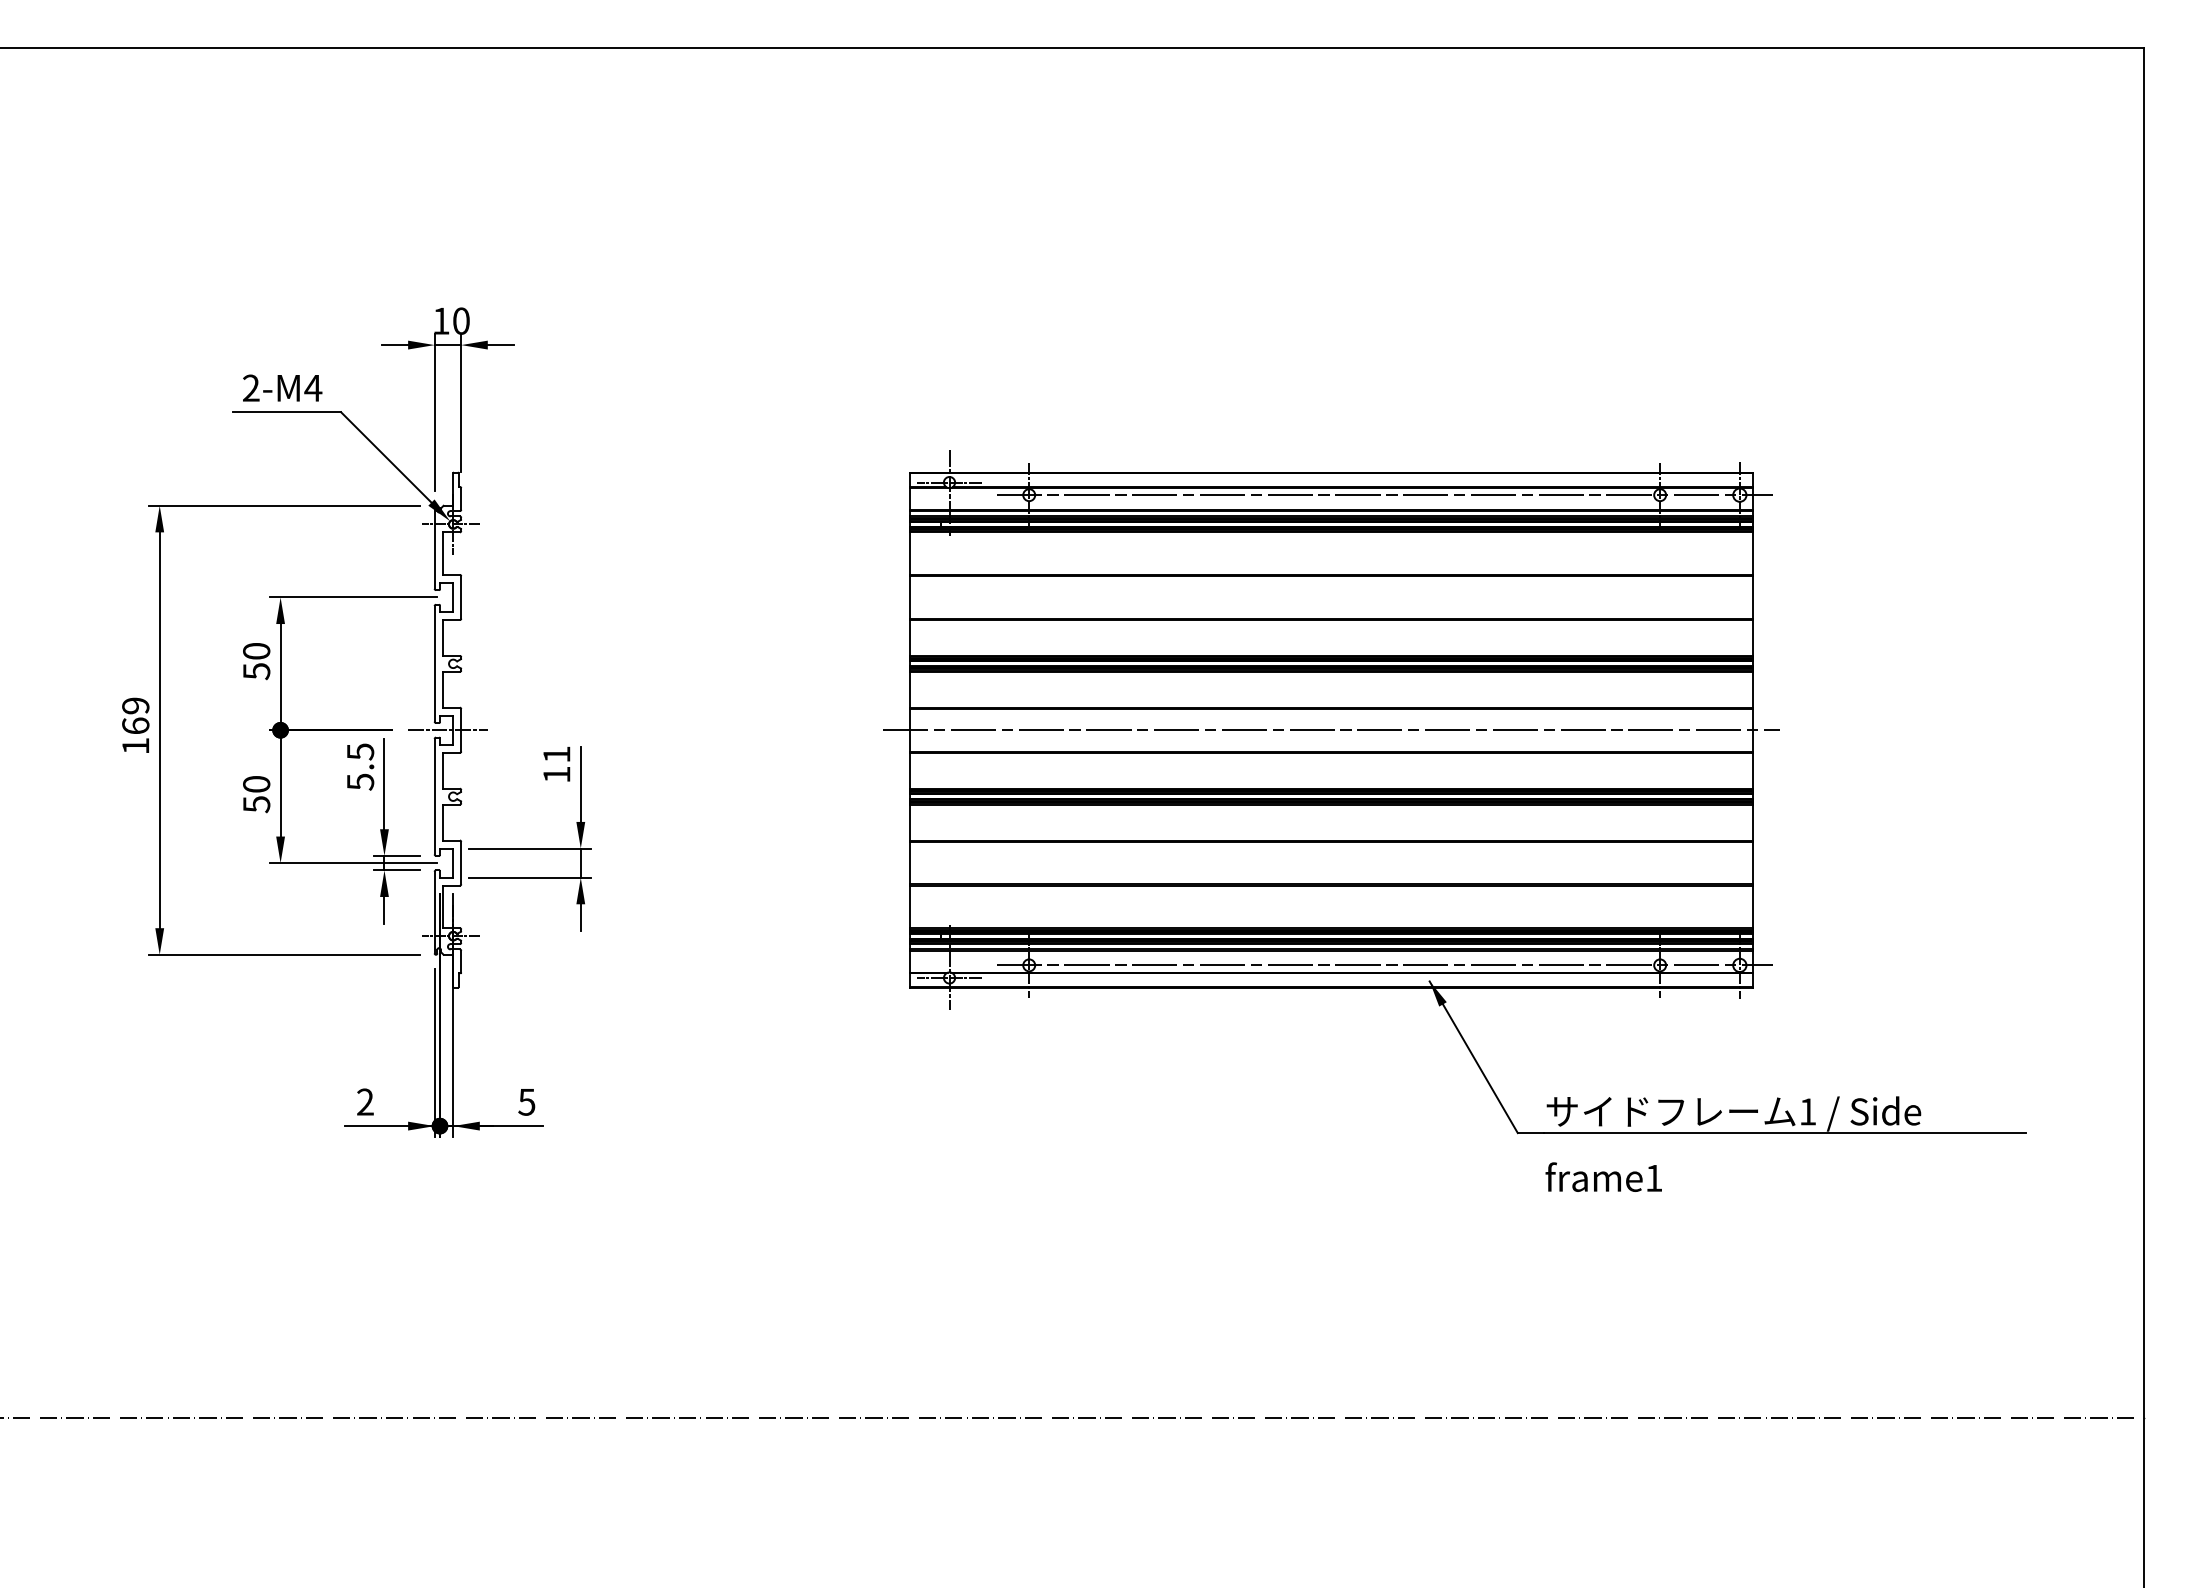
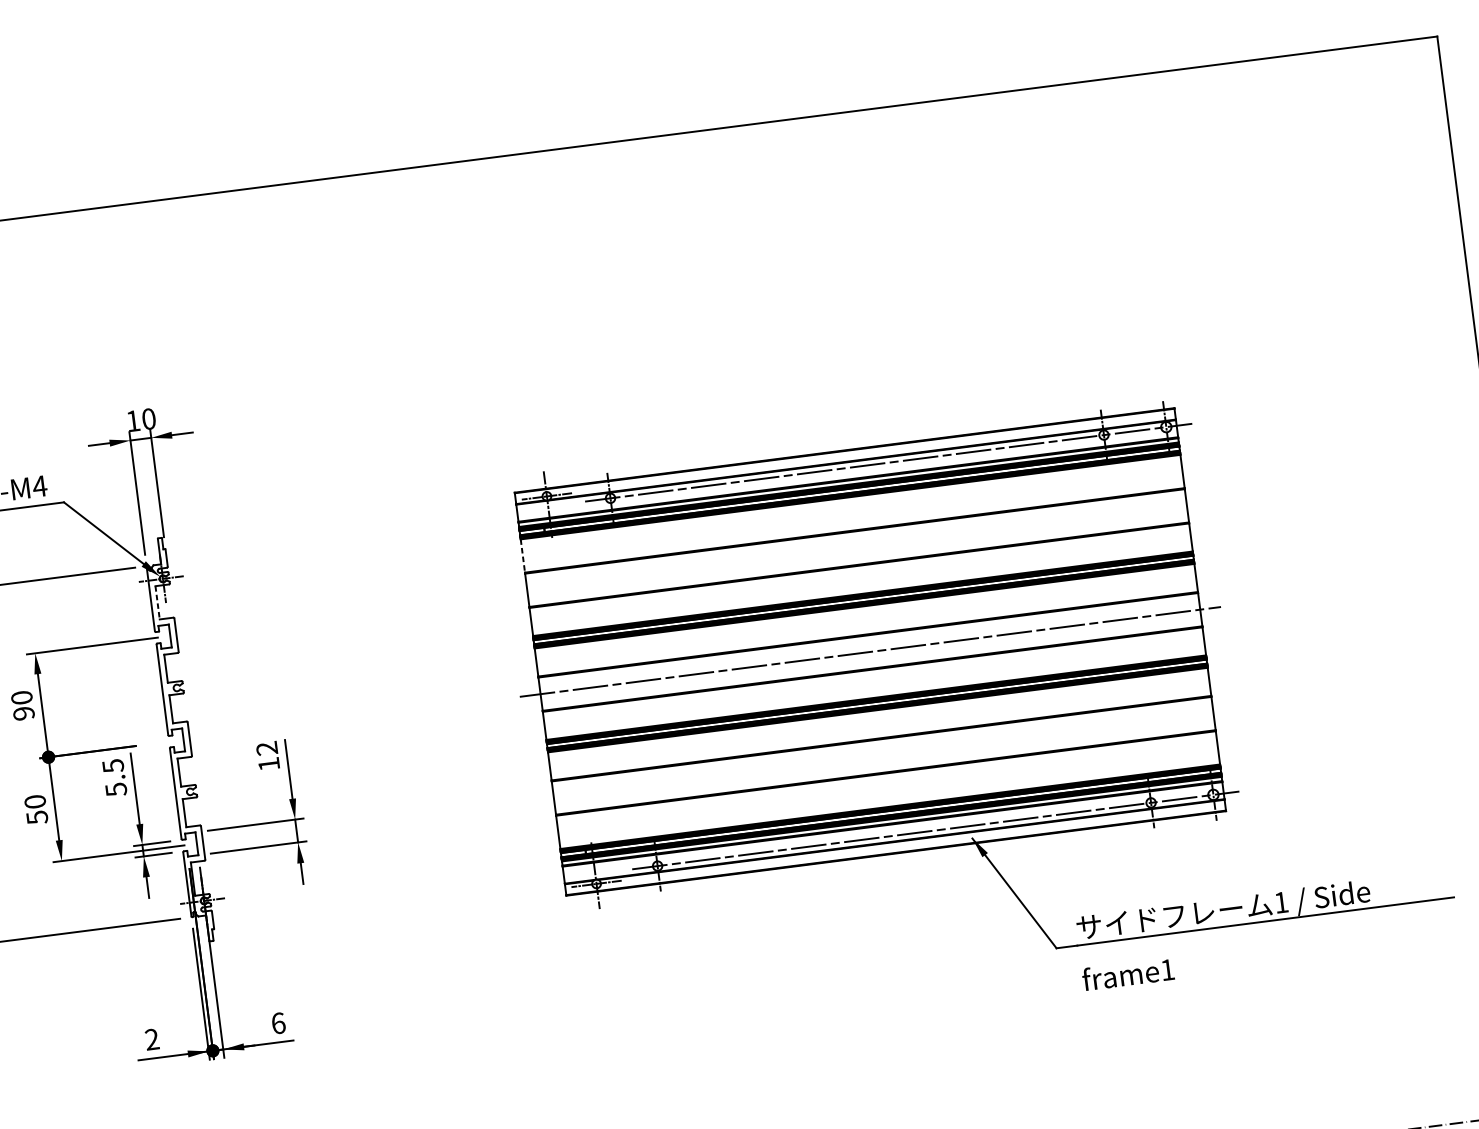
line: (442, 554) -> (157, 603), solid -> dashed
line: (909, 554) -> (522, 556), solid -> dashed
text: (256, 671) -> (23, 713), 50 -> 90
line: (447, 730) -> (179, 740), removed
text: (556, 754) -> (266, 748), 11 -> 12
text: (526, 1101) -> (278, 1022), 5 -> 6

